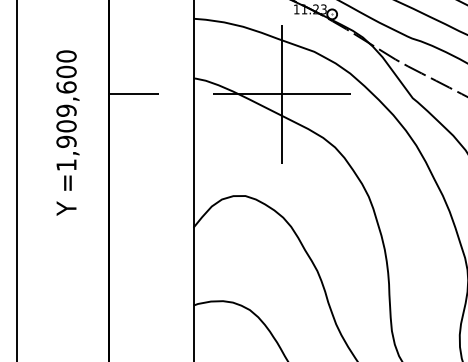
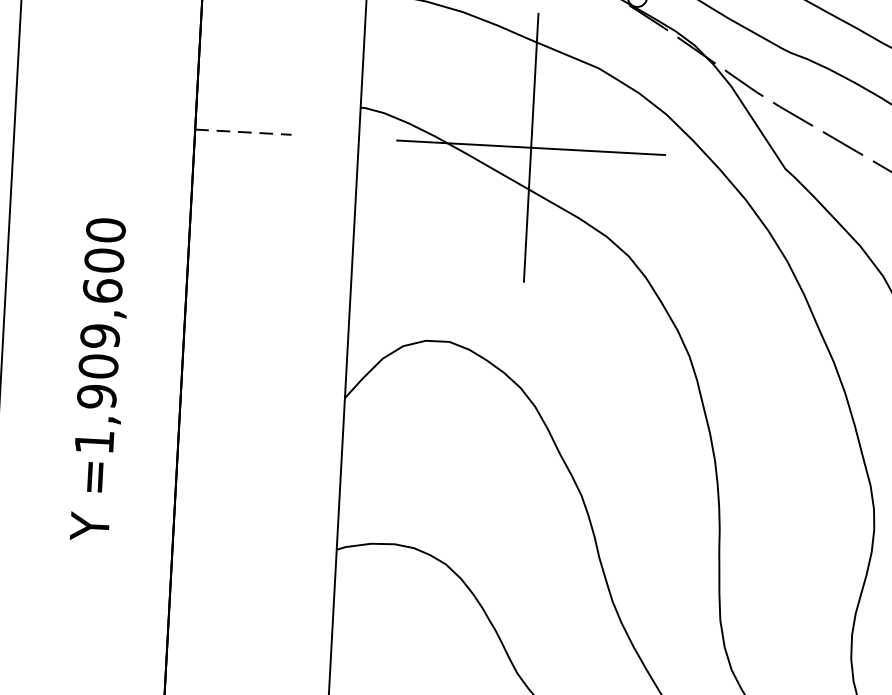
line: (134, 94) -> (243, 132), solid -> dashed
text: (67, 132) -> (99, 378), moved

